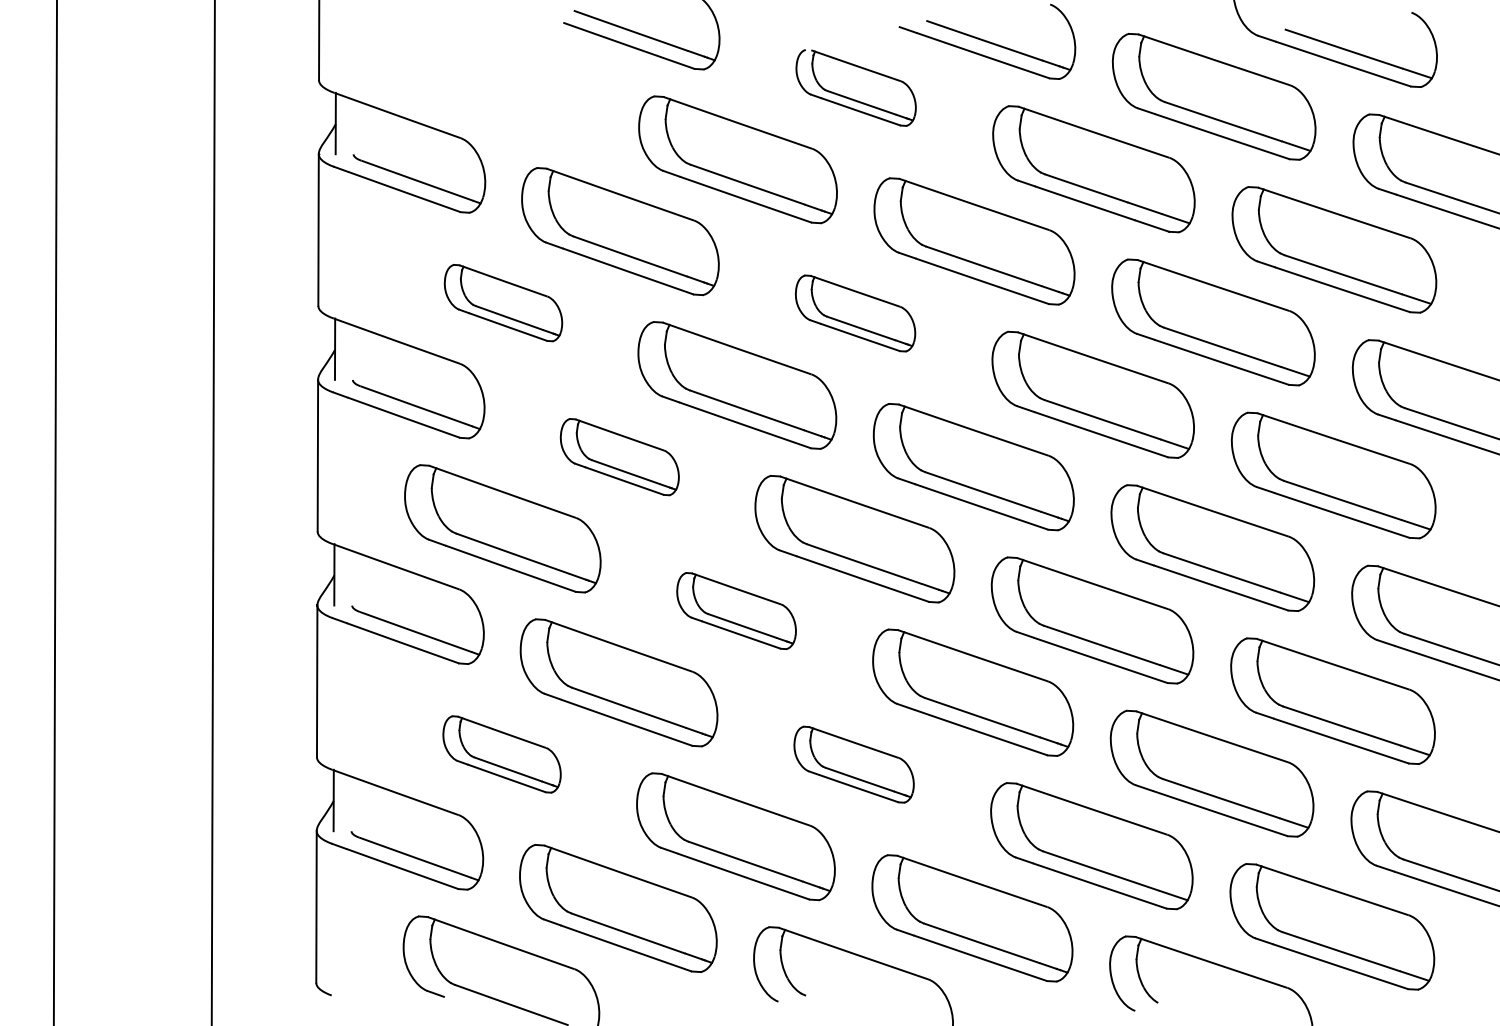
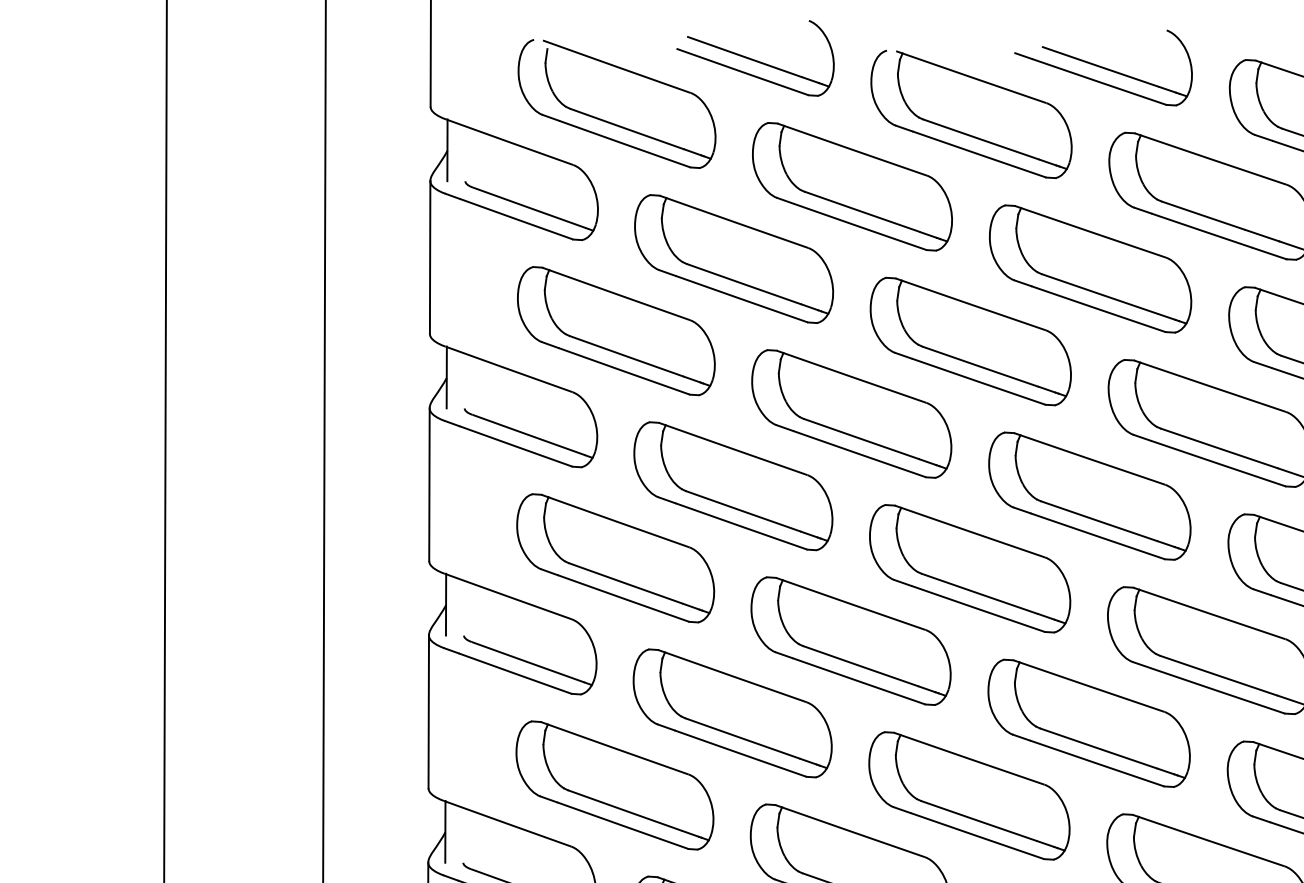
part: (855, 87) -> (970, 113), size x1.67
part: (498, 95) -> (611, 122), added
part: (503, 302) -> (616, 330), size x1.67
part: (855, 313) -> (970, 341), size x1.67
part: (619, 456) -> (733, 485), size x1.67
part: (736, 610) -> (850, 640), size x1.67
part: (501, 754) -> (614, 785), size x1.67
part: (853, 764) -> (968, 795), size x1.67

